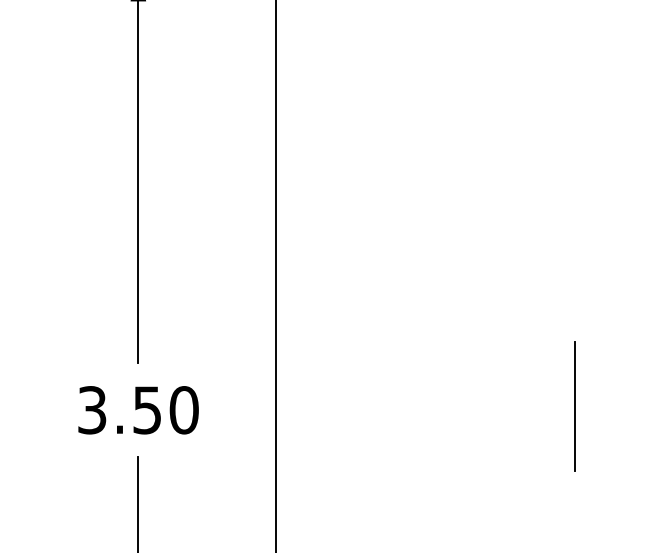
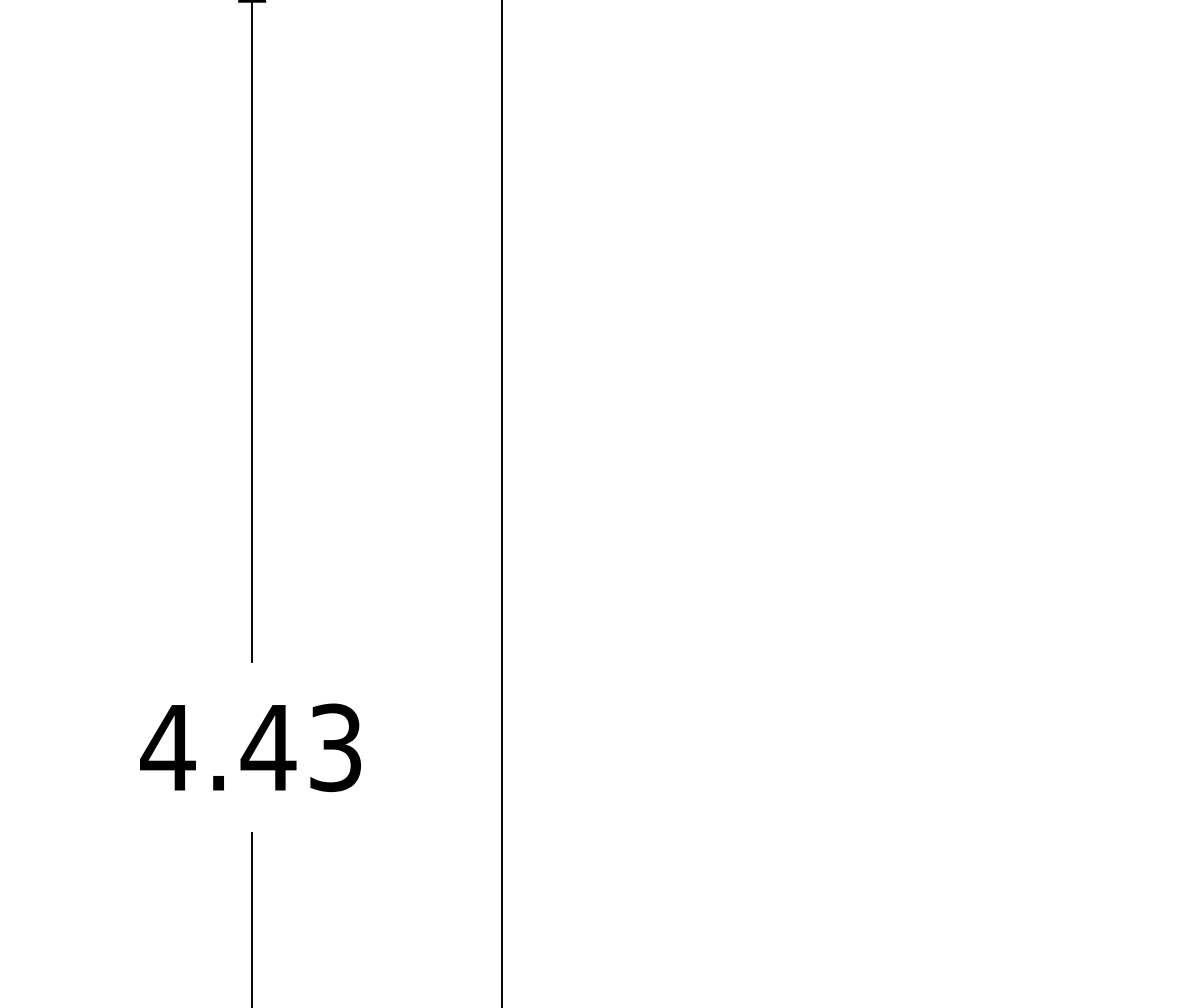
line: (574, 406) -> (1046, 740), removed
text: (137, 410) -> (250, 748), 3.50 -> 4.43

